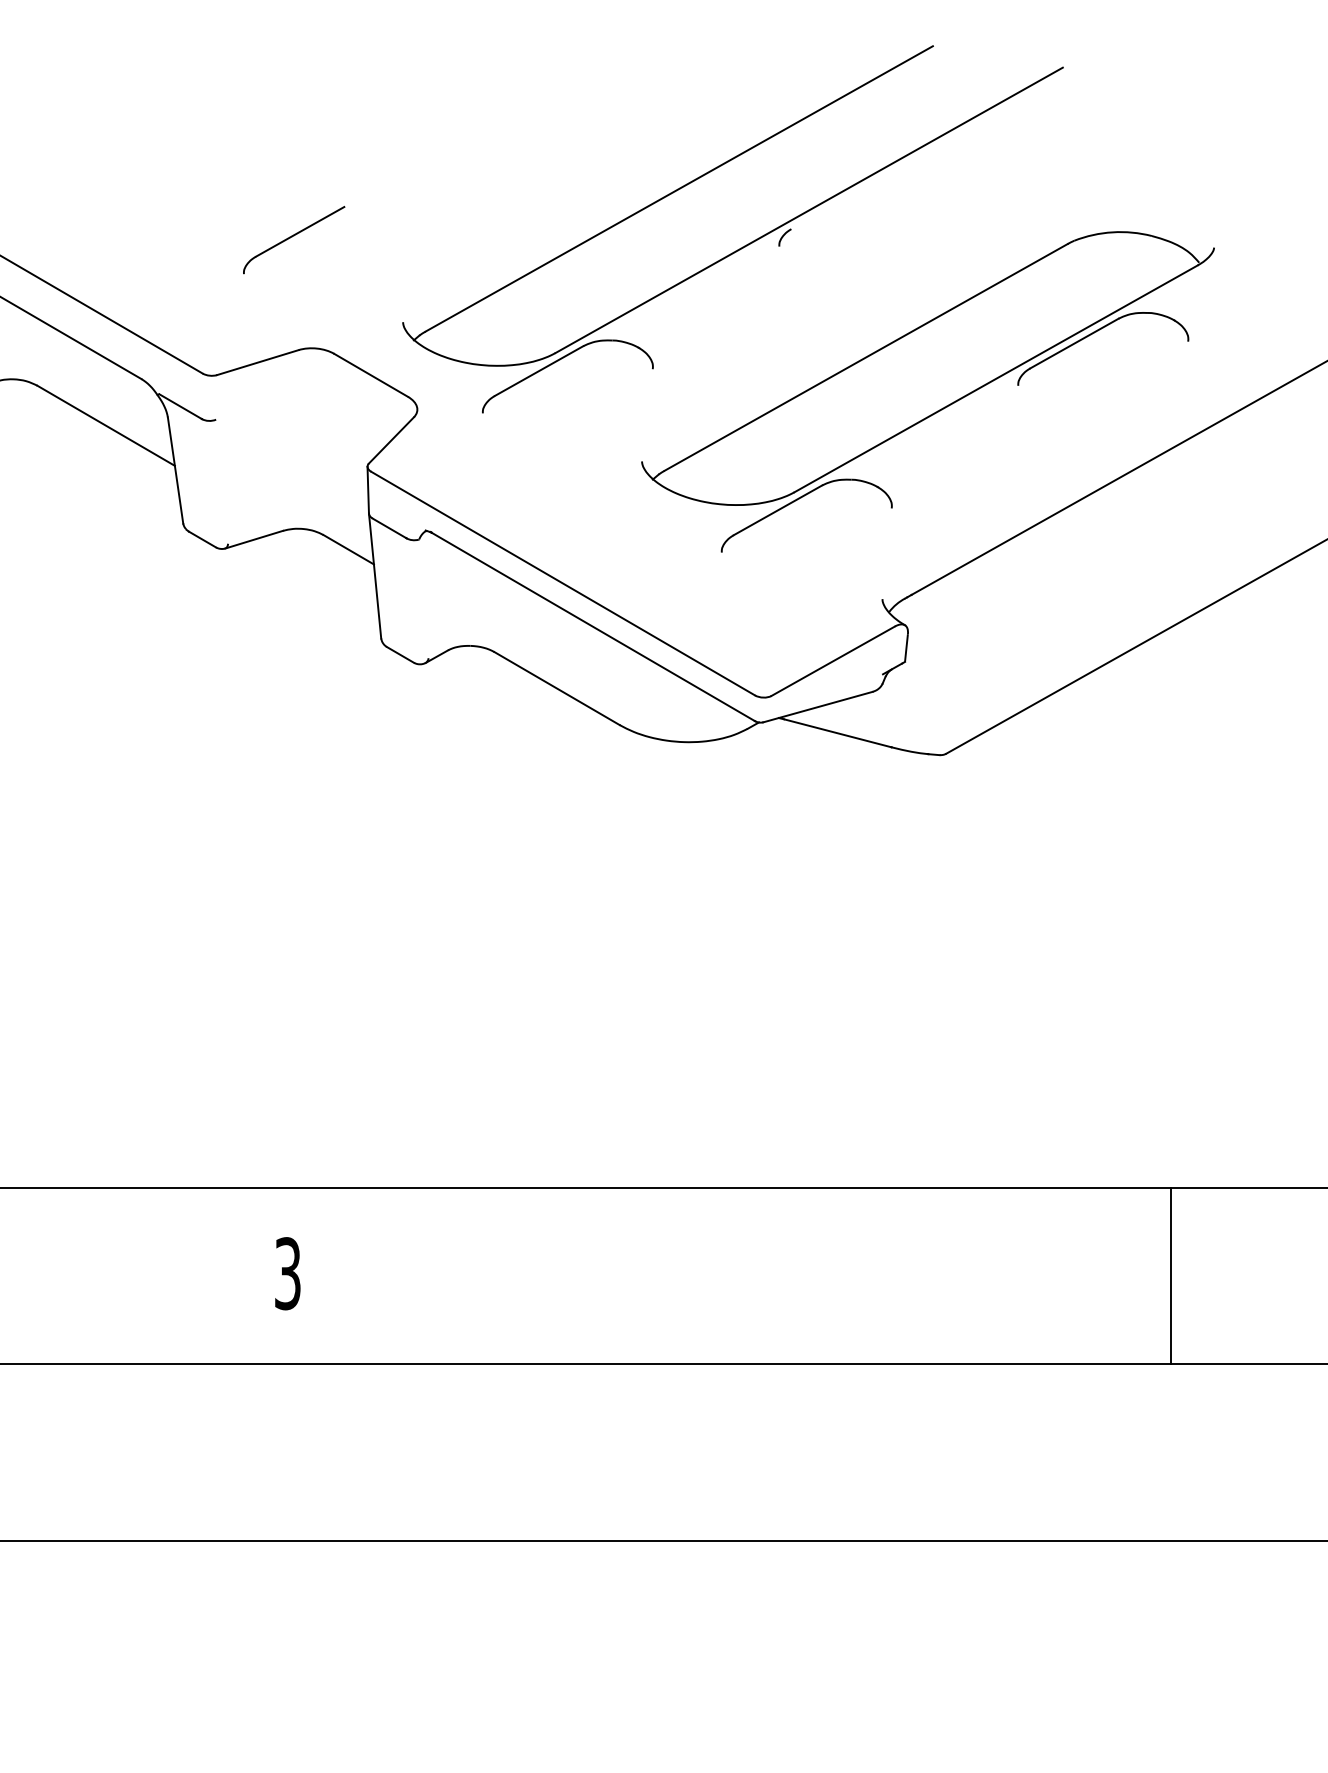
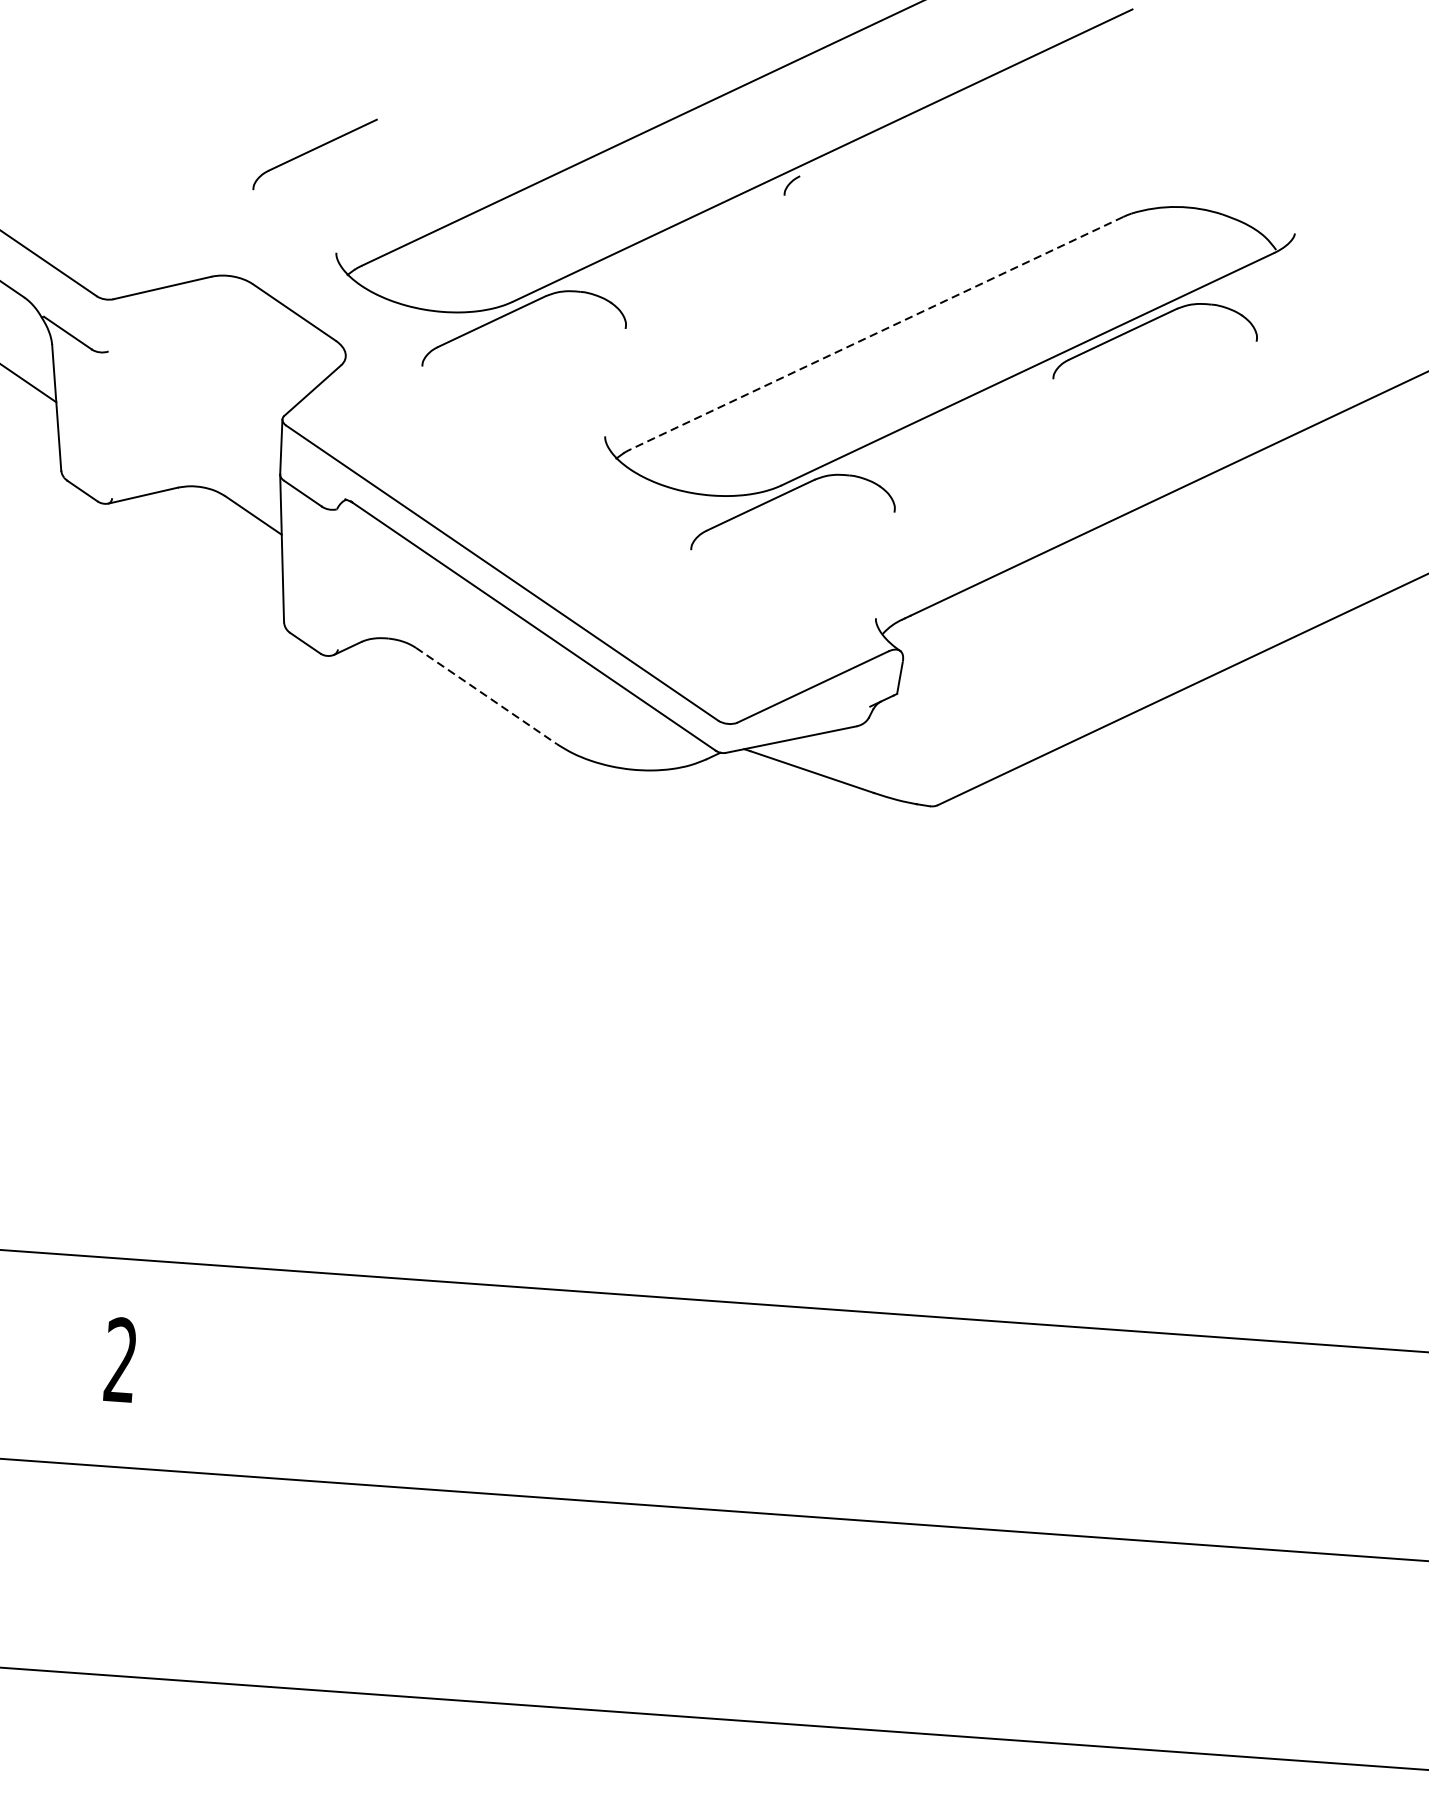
part: (294, 240) -> (315, 154), moved
line: (865, 357) -> (876, 333), solid -> dashed
line: (557, 688) -> (486, 695), solid -> dashed
text: (287, 1273) -> (120, 1360), 3 -> 2
line: (1171, 1275) -> (1158, 1436), removed

